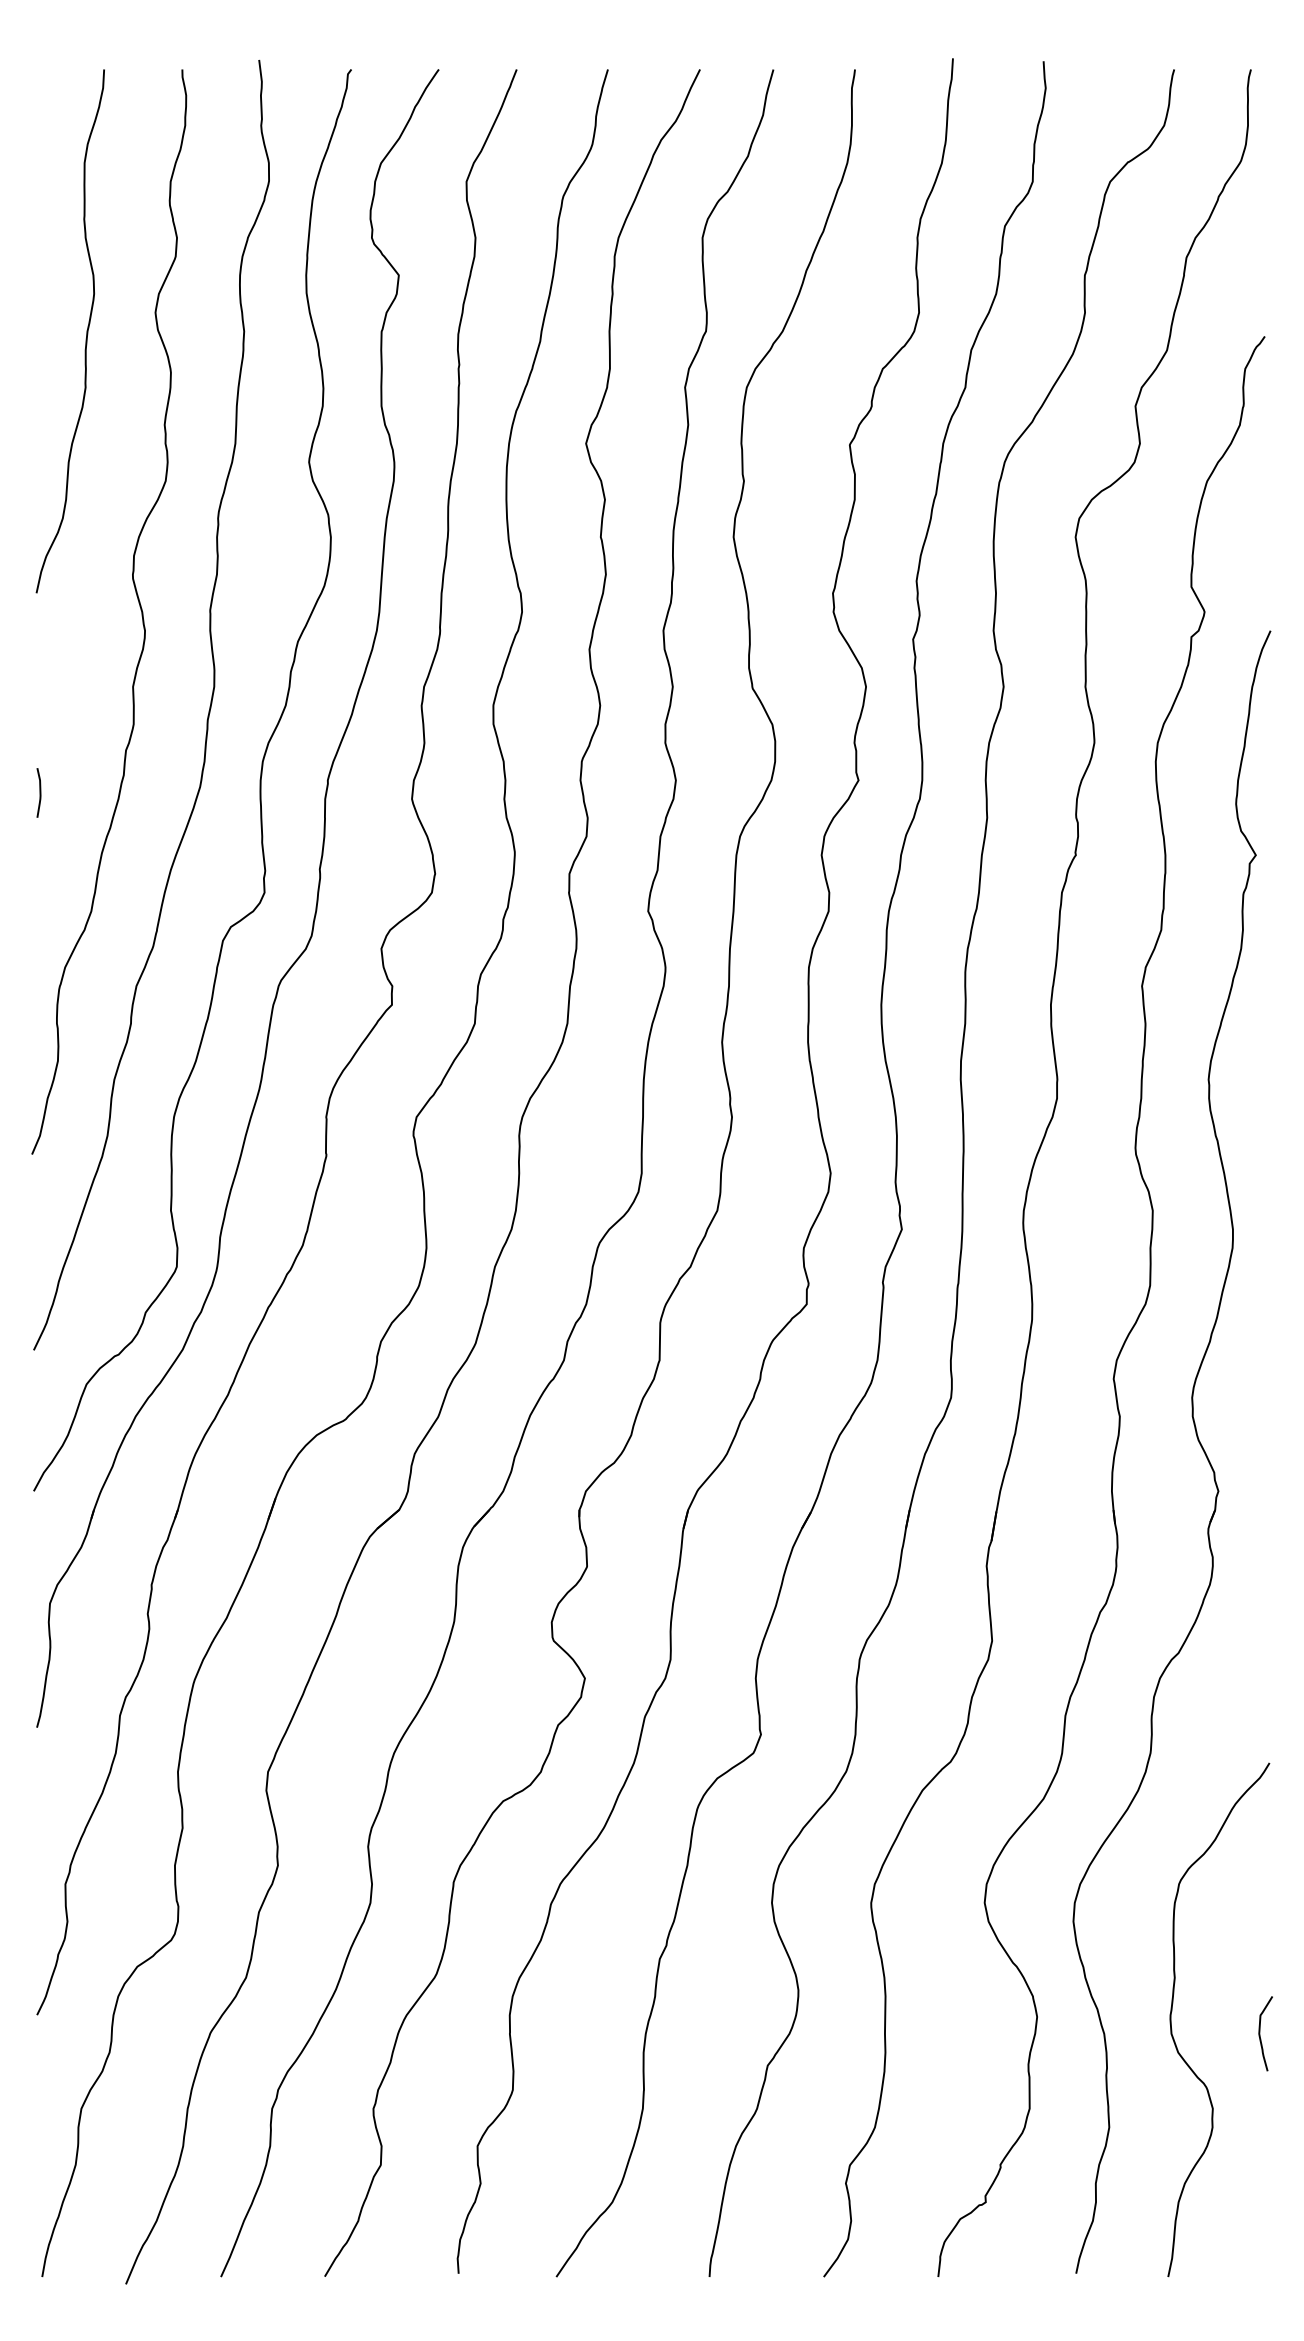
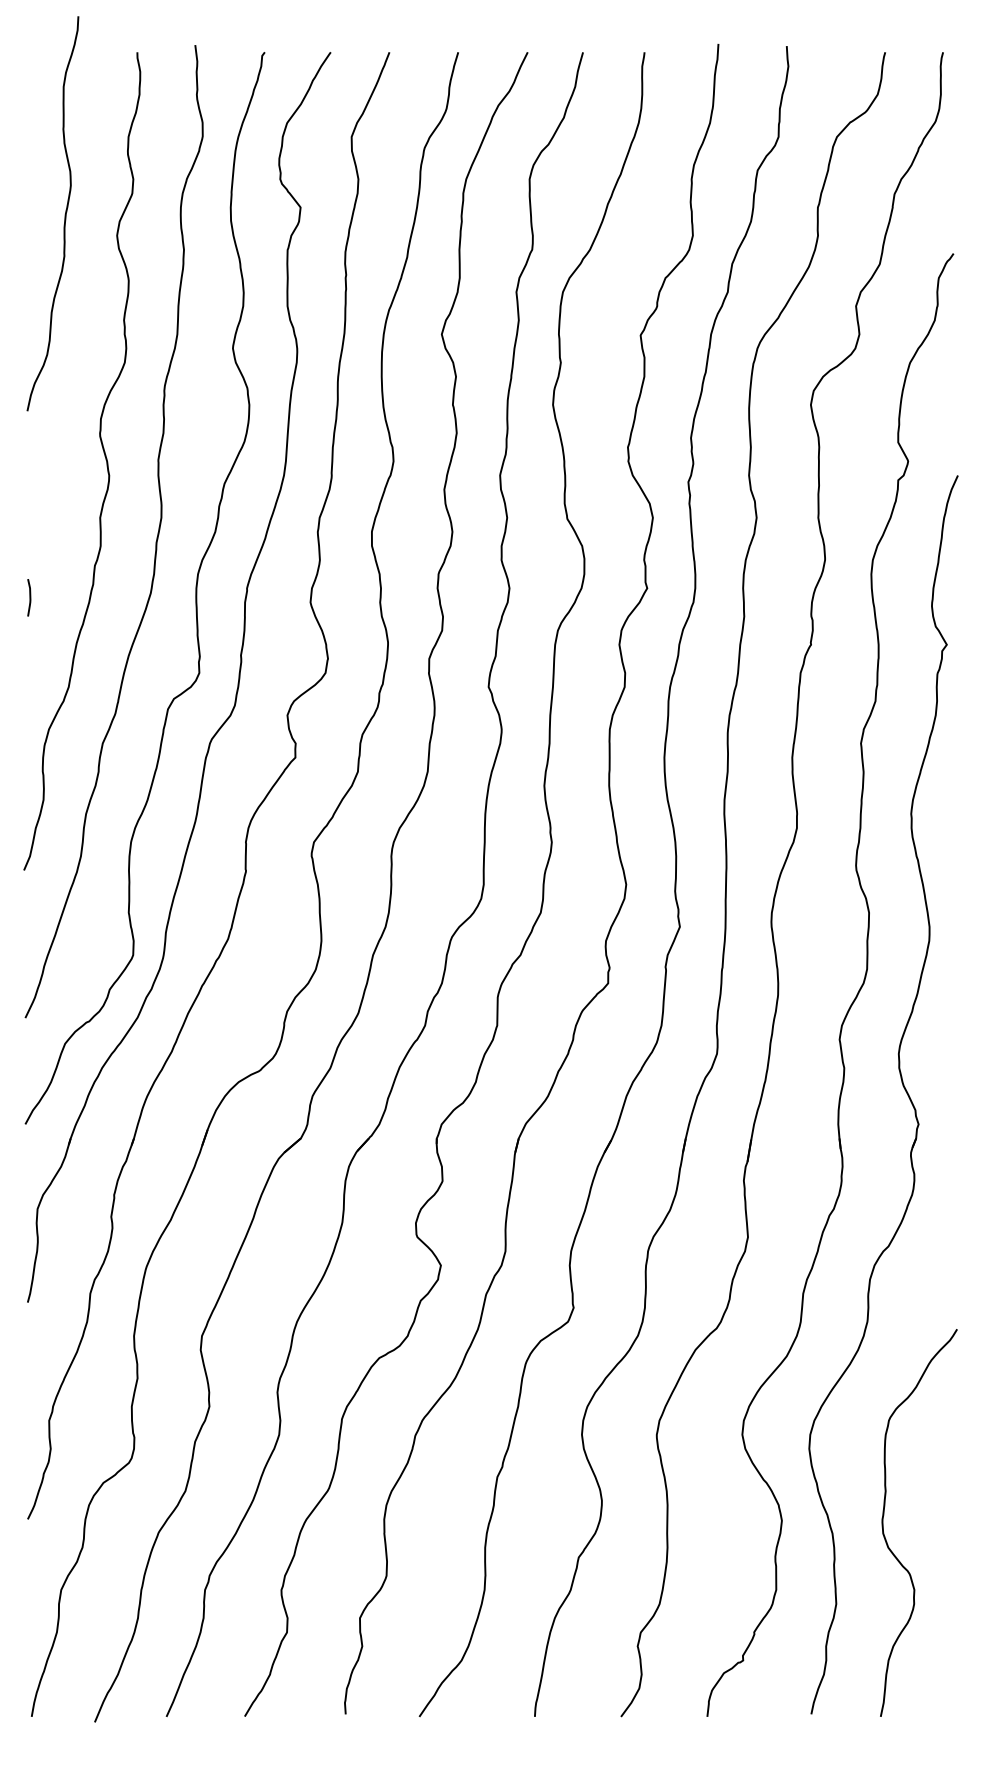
curve: (85, 332) -> (64, 214), moved
curve: (1260, 2033) -> (950, 1533), removed

